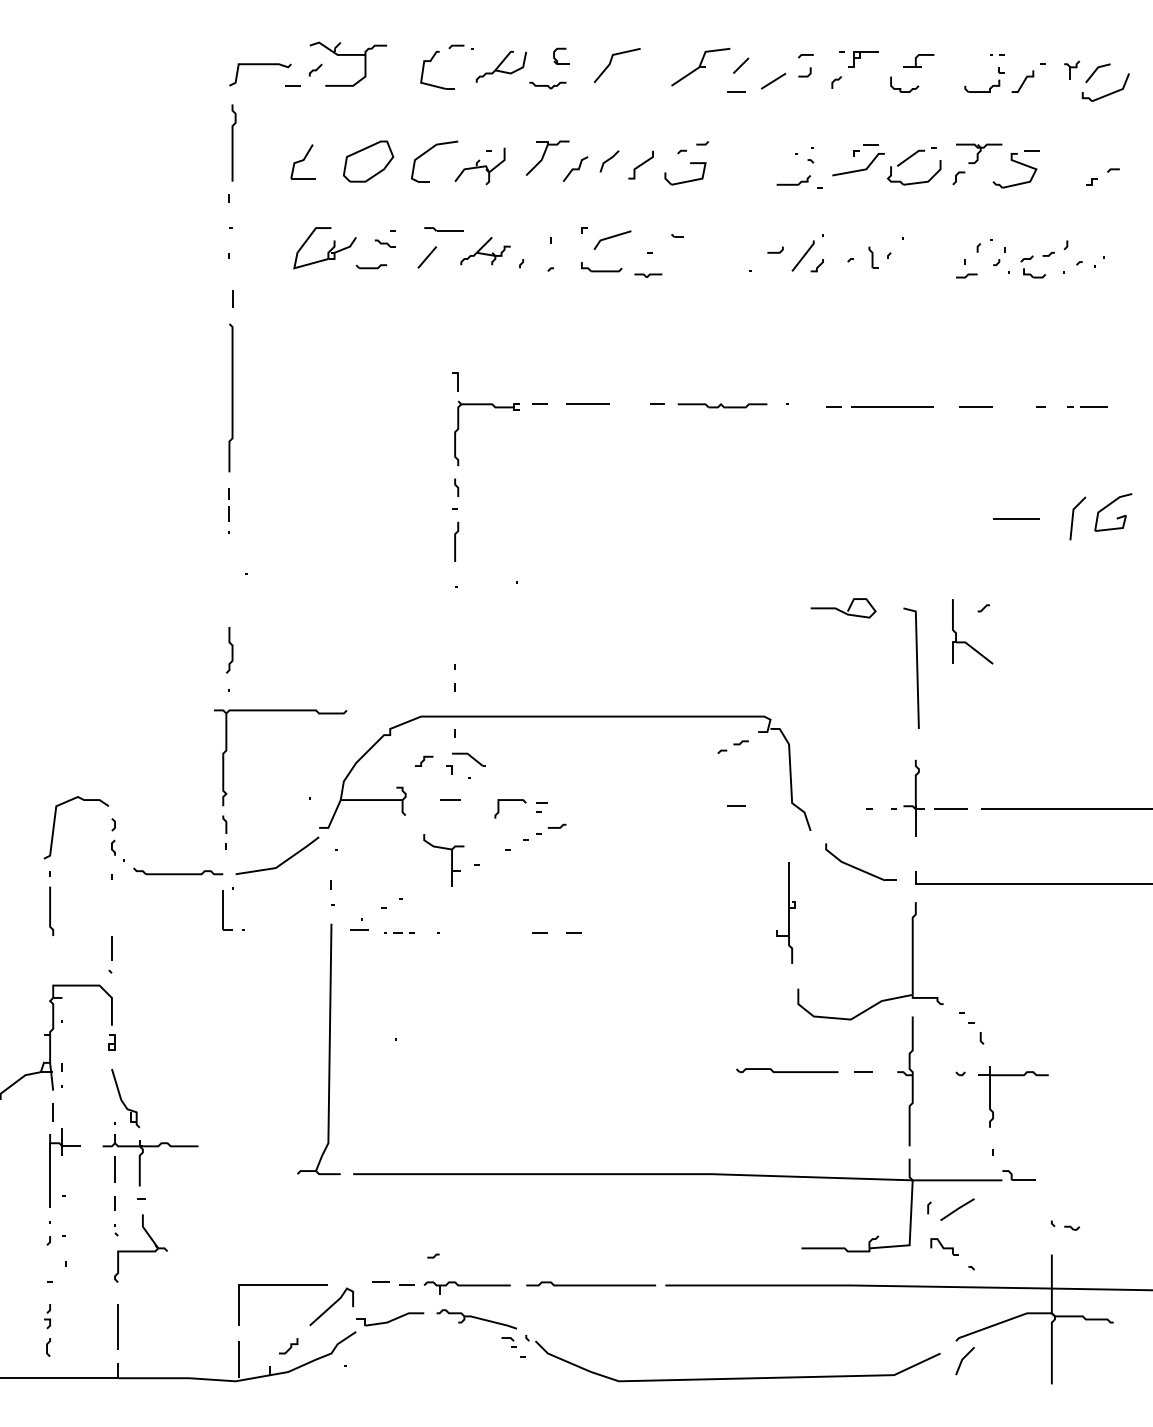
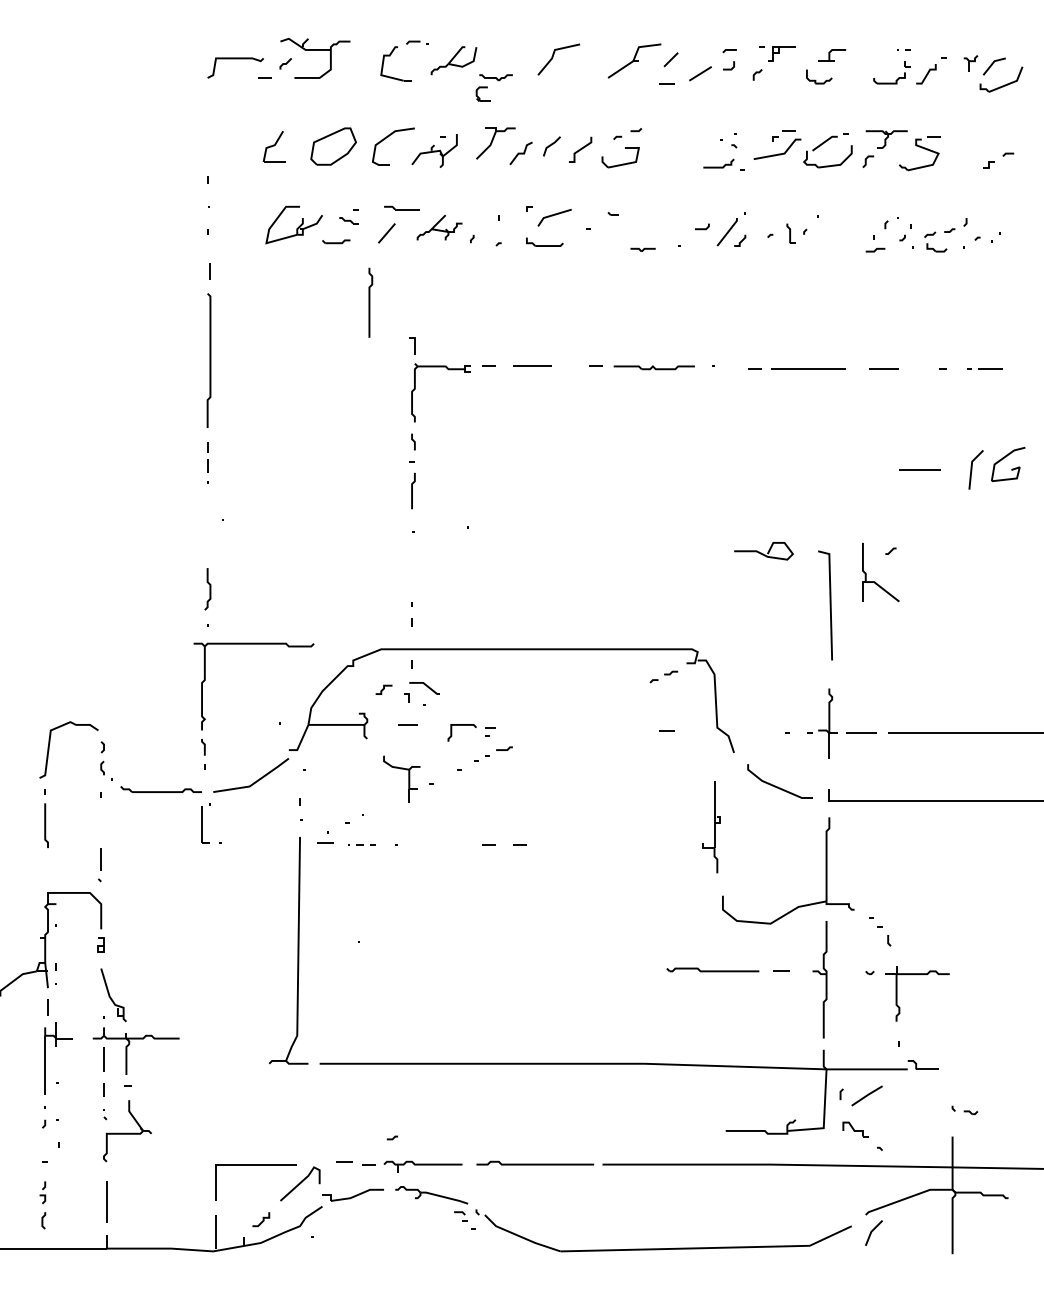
part: (560, 55) -> (482, 93), moved
curve: (233, 142) -> (370, 302), moved
part: (647, 275) -> (642, 249), moved

